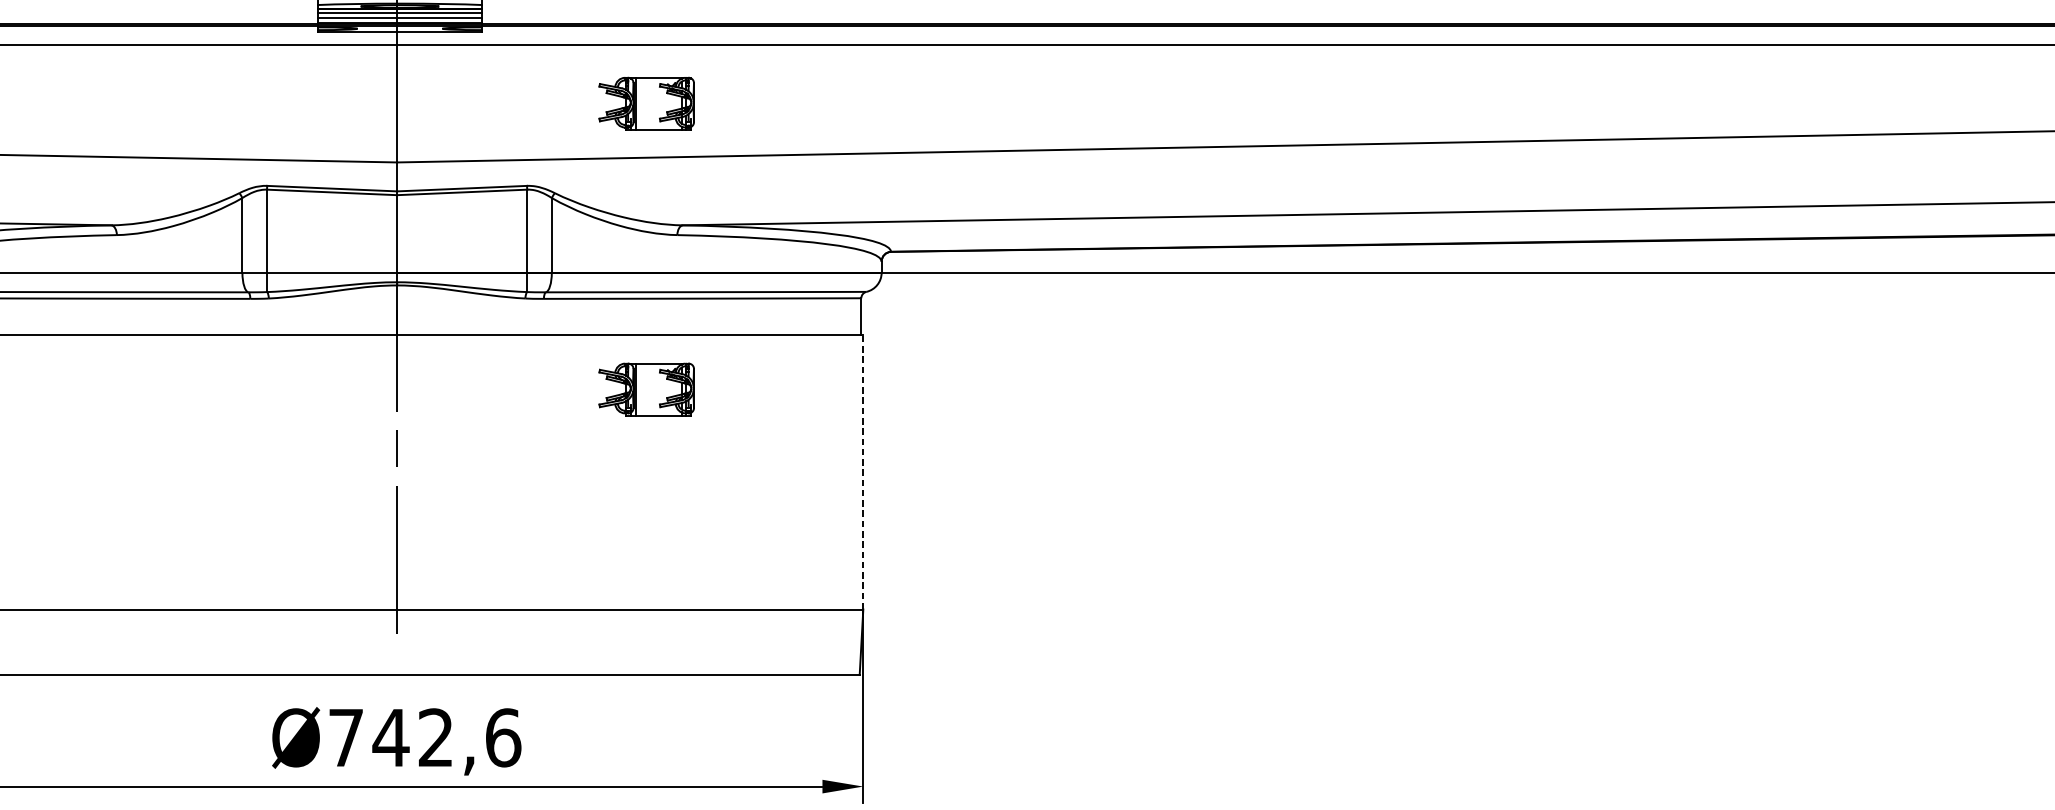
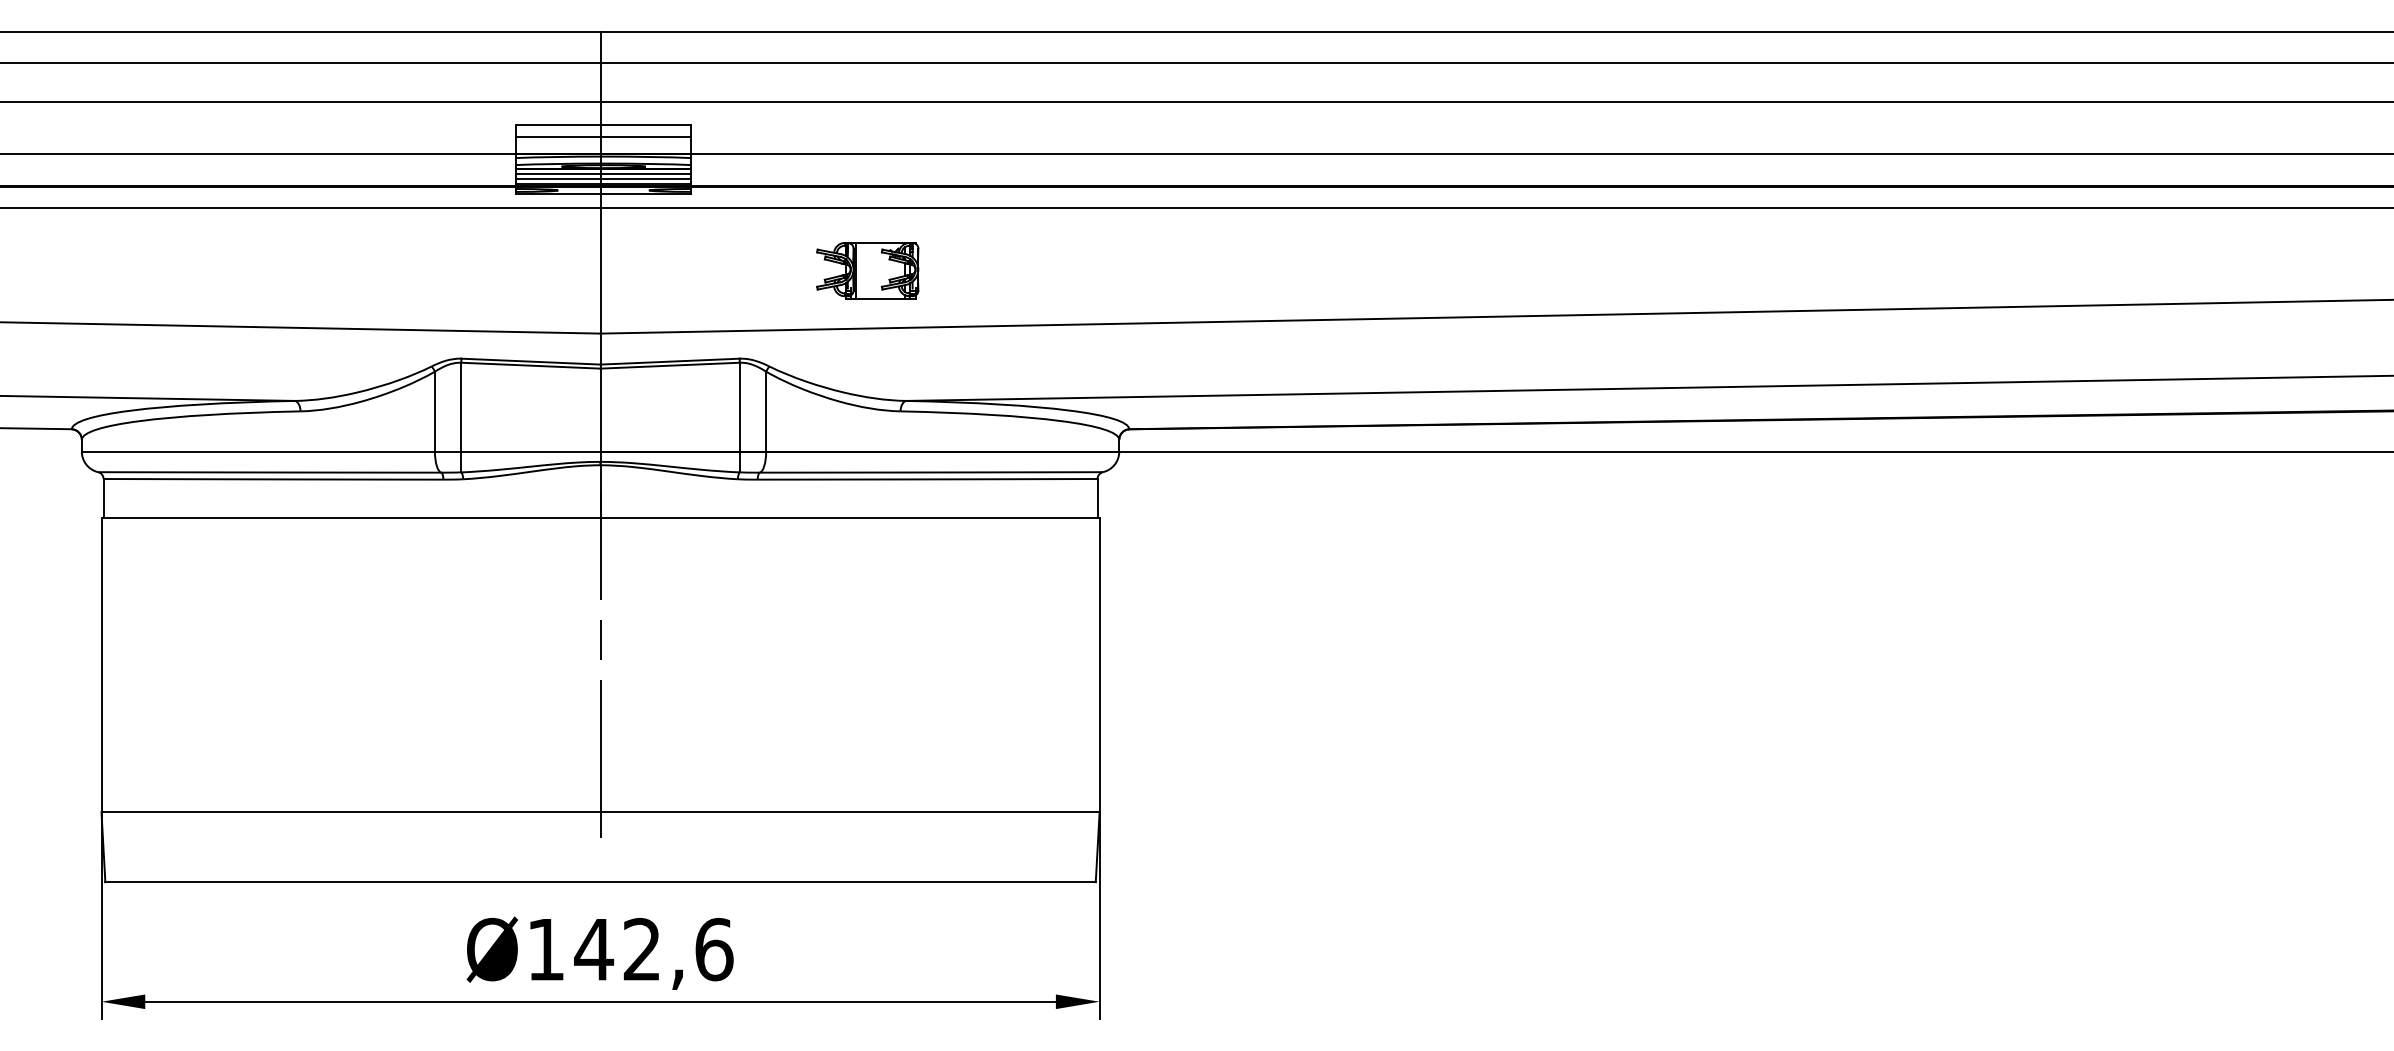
part: (646, 389) -> (867, 576), removed
line: (863, 472) -> (1099, 665), dashed -> solid
text: (345, 737) -> (545, 949), Ø742,6 -> Ø142,6

